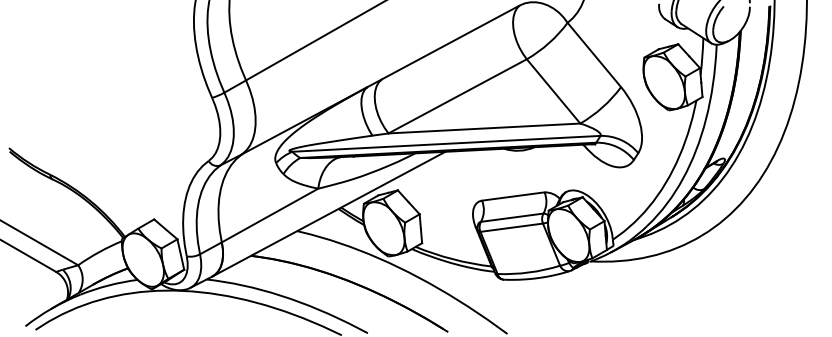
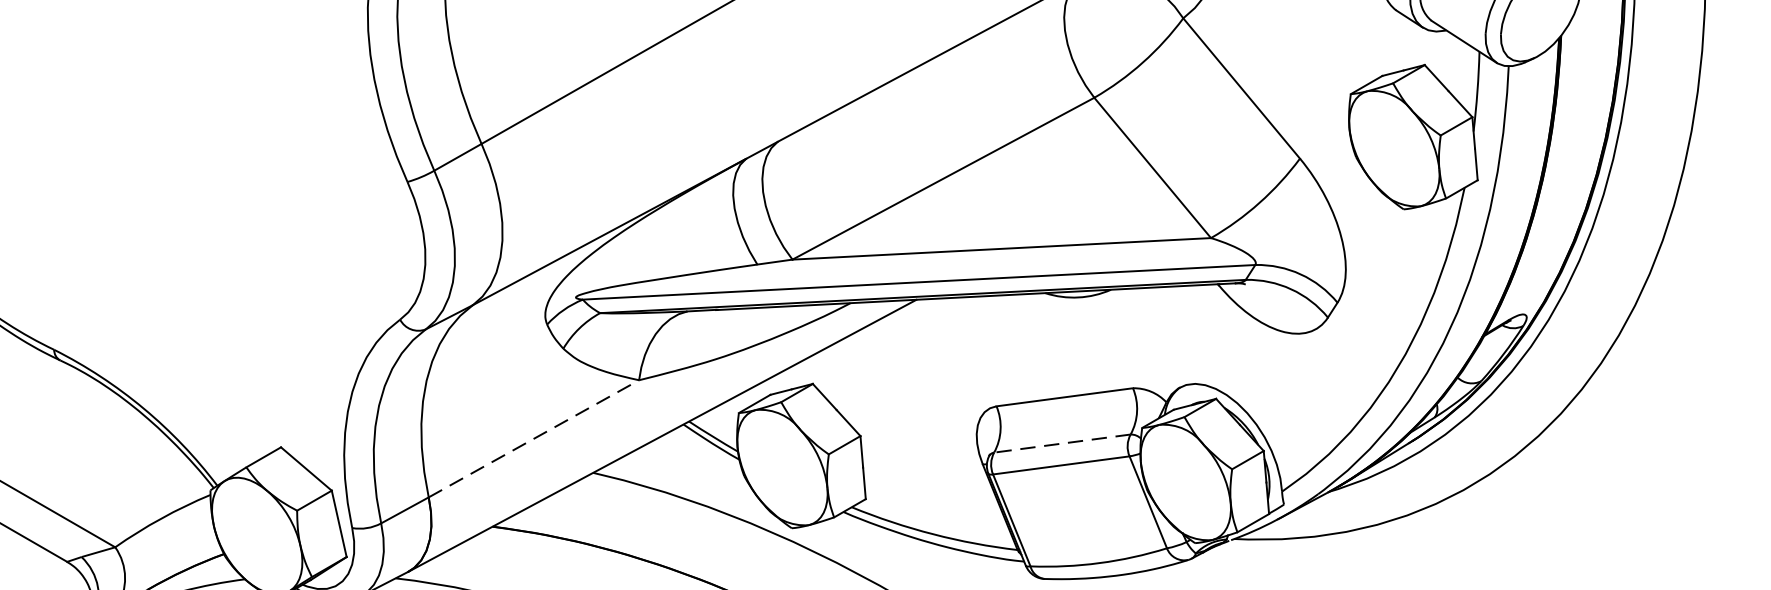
line: (270, 215) -> (534, 438), solid -> dashed
line: (512, 217) -> (1063, 443), solid -> dashed

